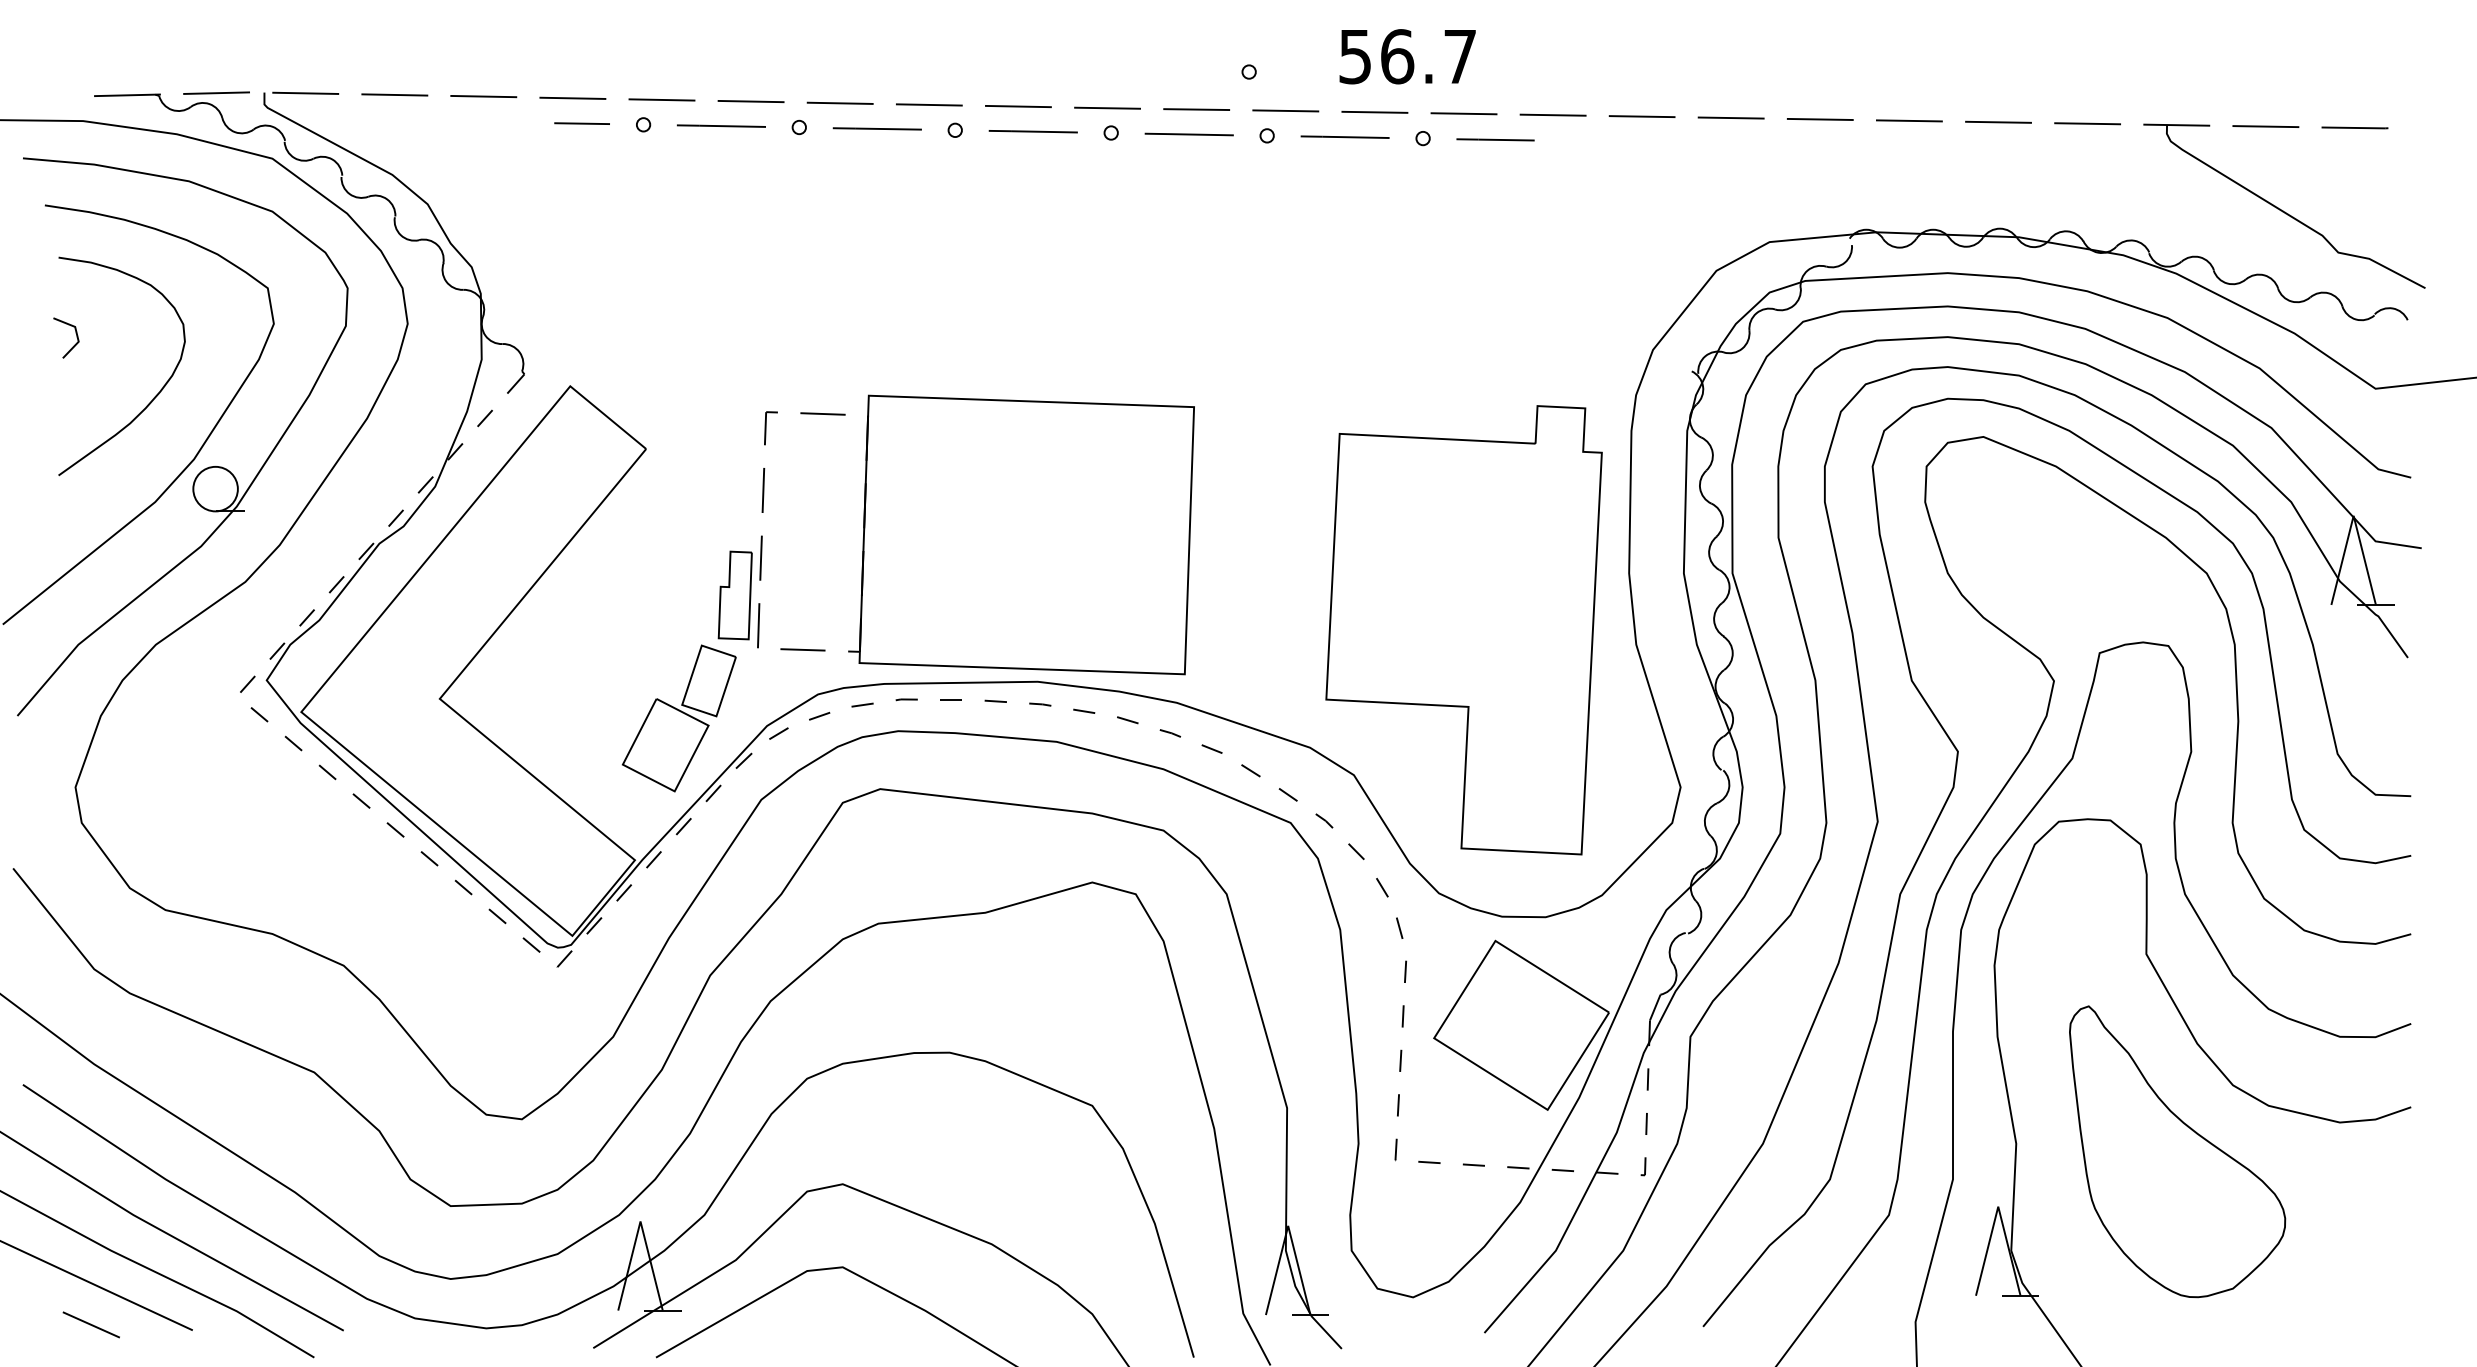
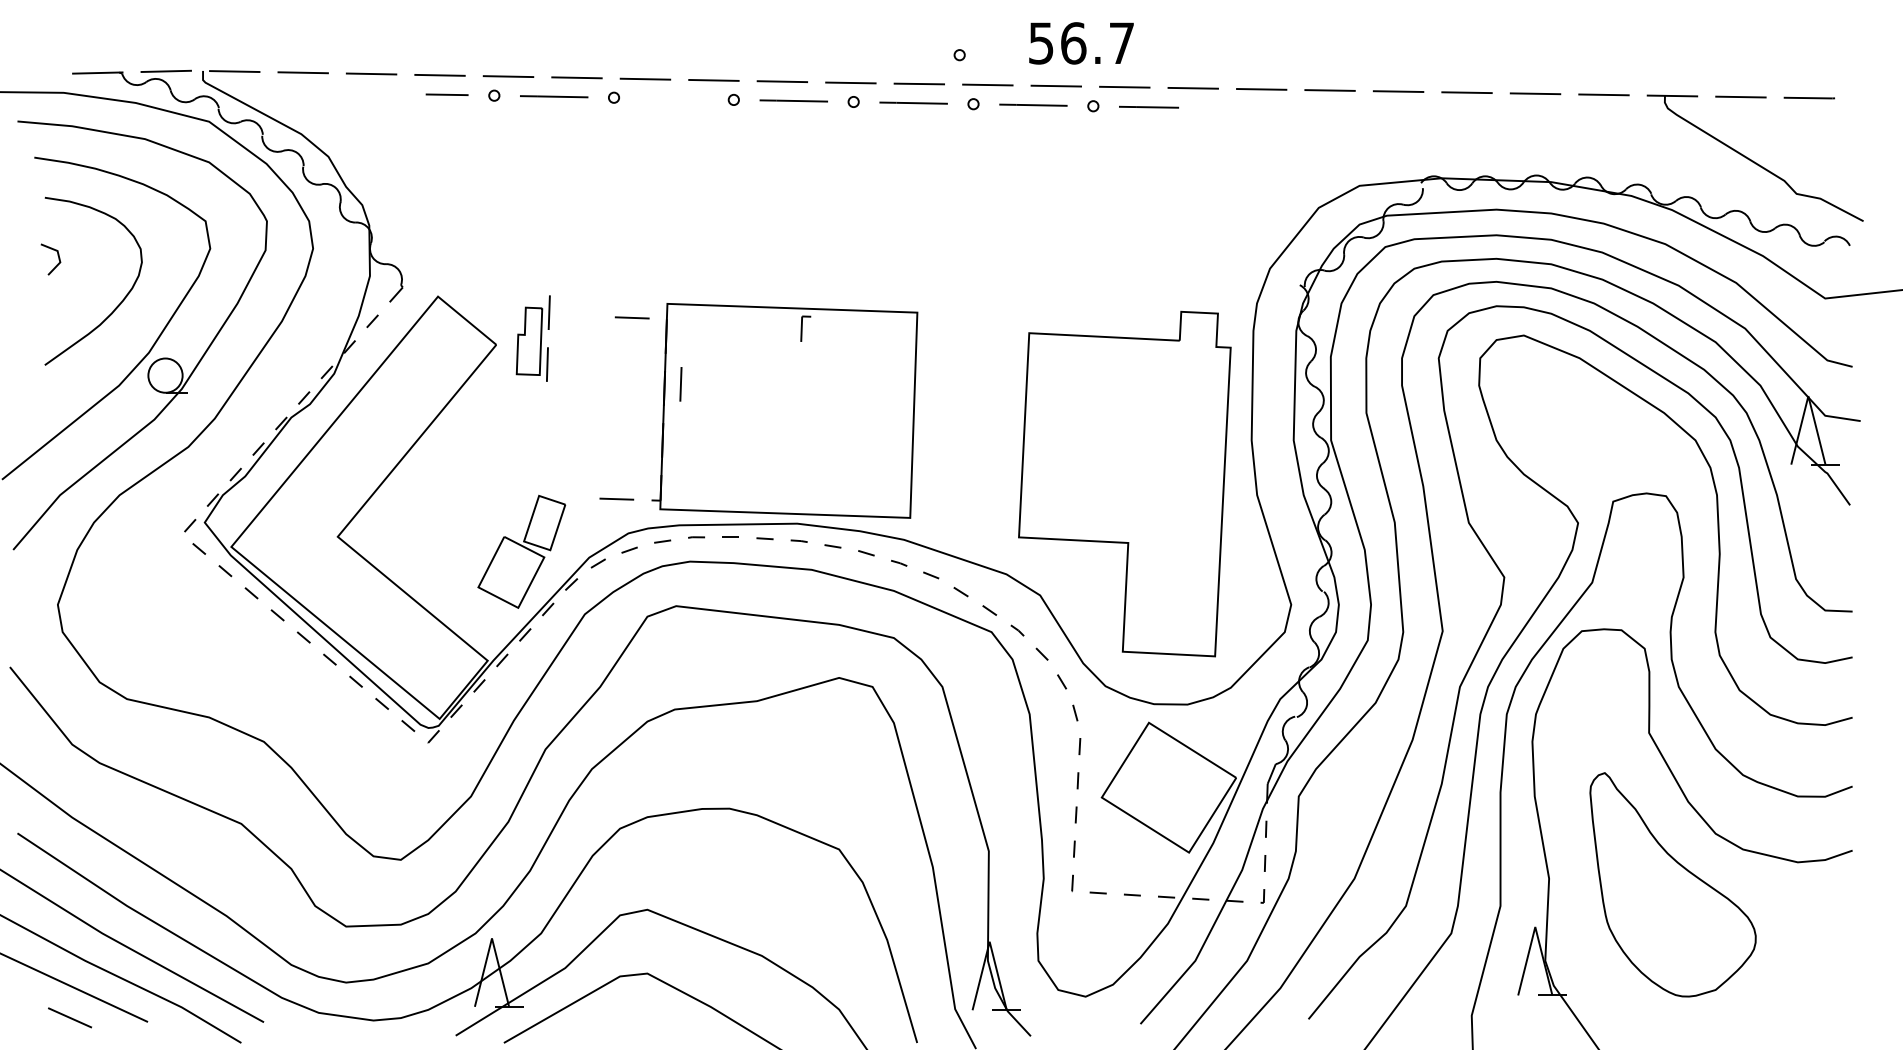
line: (876, 128) -> (673, 98), removed
part: (770, 428) -> (805, 329), moved
line: (763, 490) -> (681, 384), moved
part: (739, 591) -> (532, 338), moved

